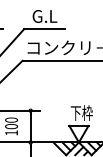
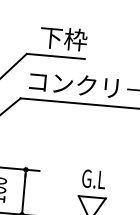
text: (48, 16) -> (62, 38), G.L -> 下枠
text: (81, 112) -> (97, 178), 下枠 -> G.L

